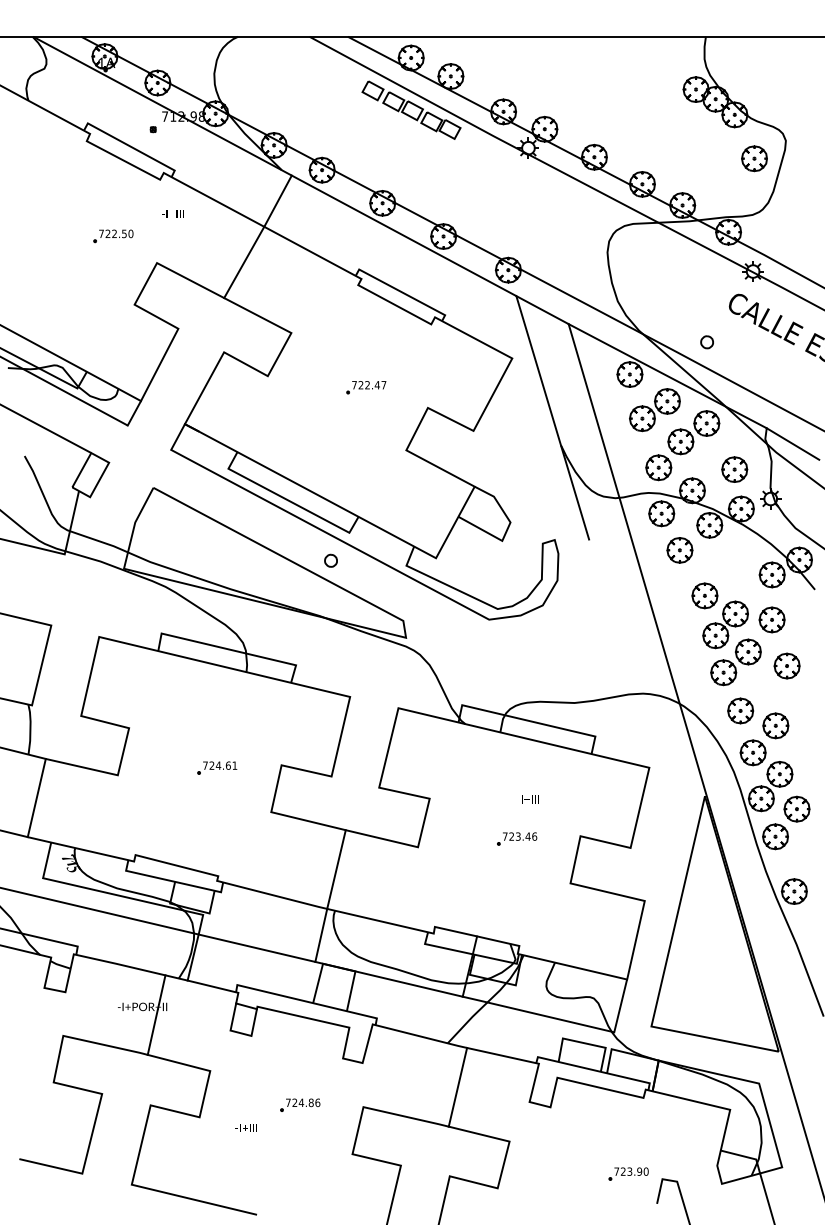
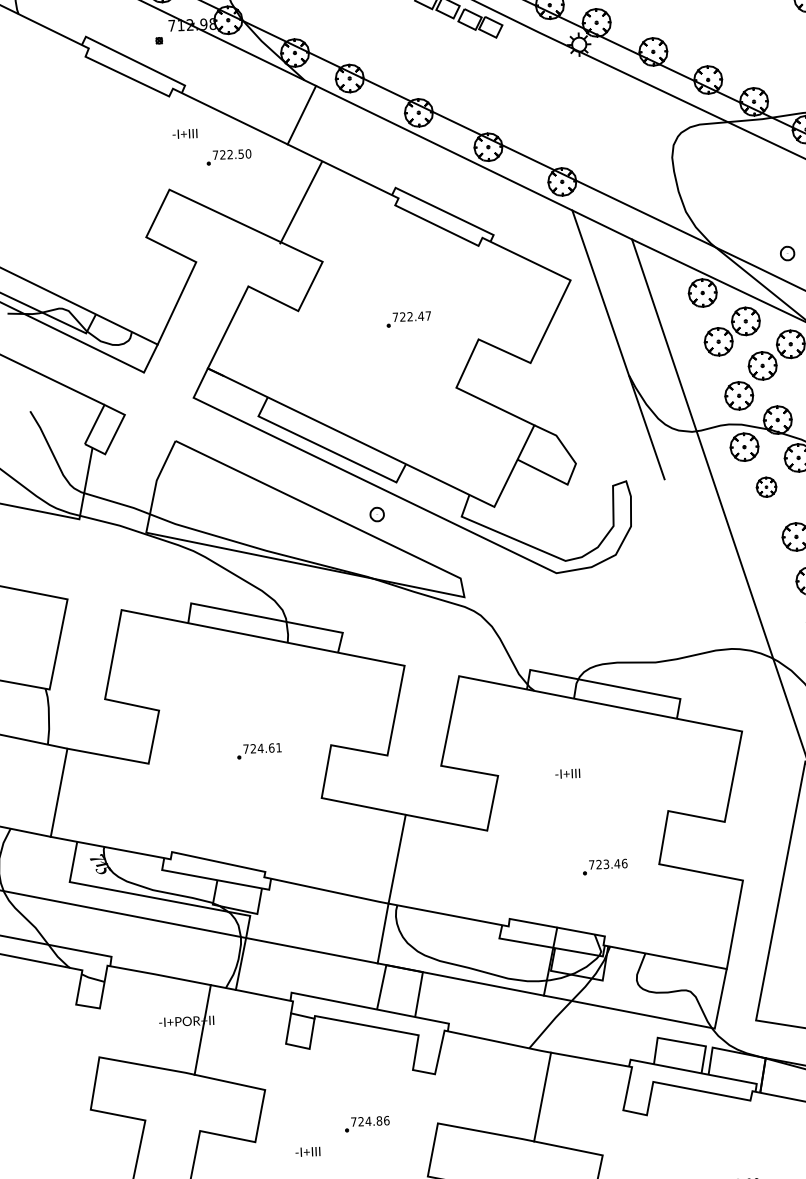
part: (113, 236) -> (229, 157), moved
line: (244, 262) -> (301, 202), moved
part: (679, 550) -> (766, 487), size x0.7
text: (530, 799) -> (570, 773), moved
part: (517, 838) -> (605, 866), moved

